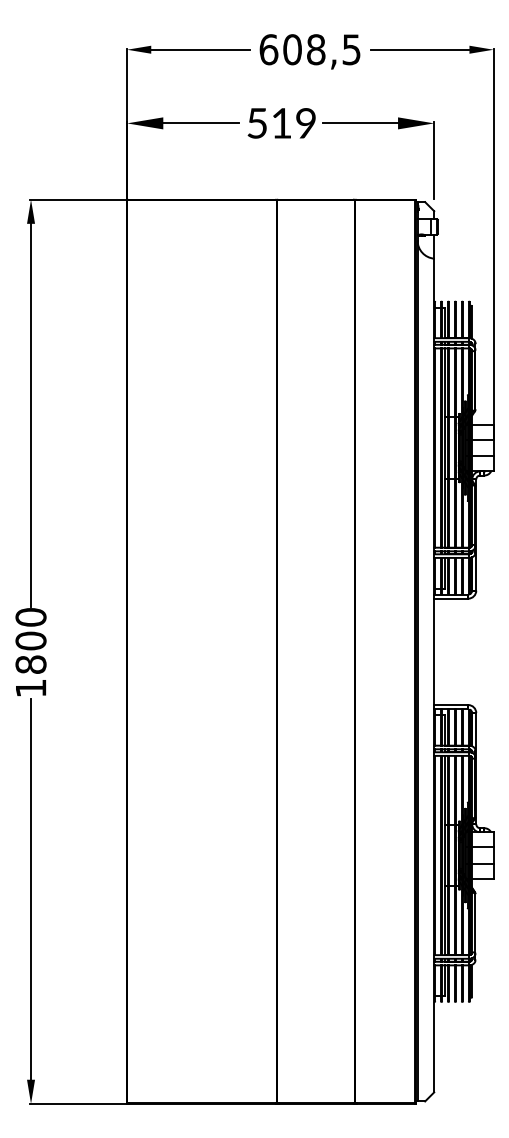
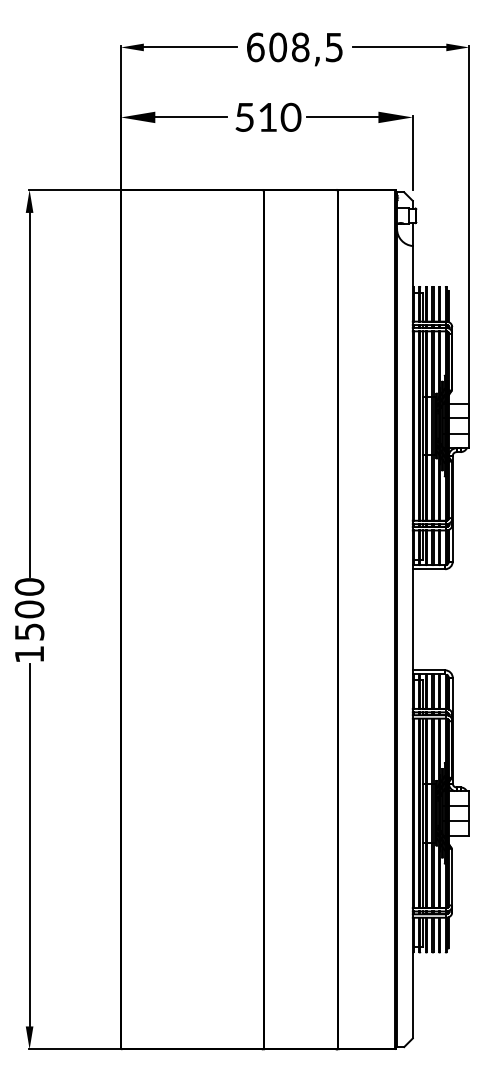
text: (306, 123) -> (291, 117), 519 -> 510
text: (30, 664) -> (29, 631), 1800 -> 1500

